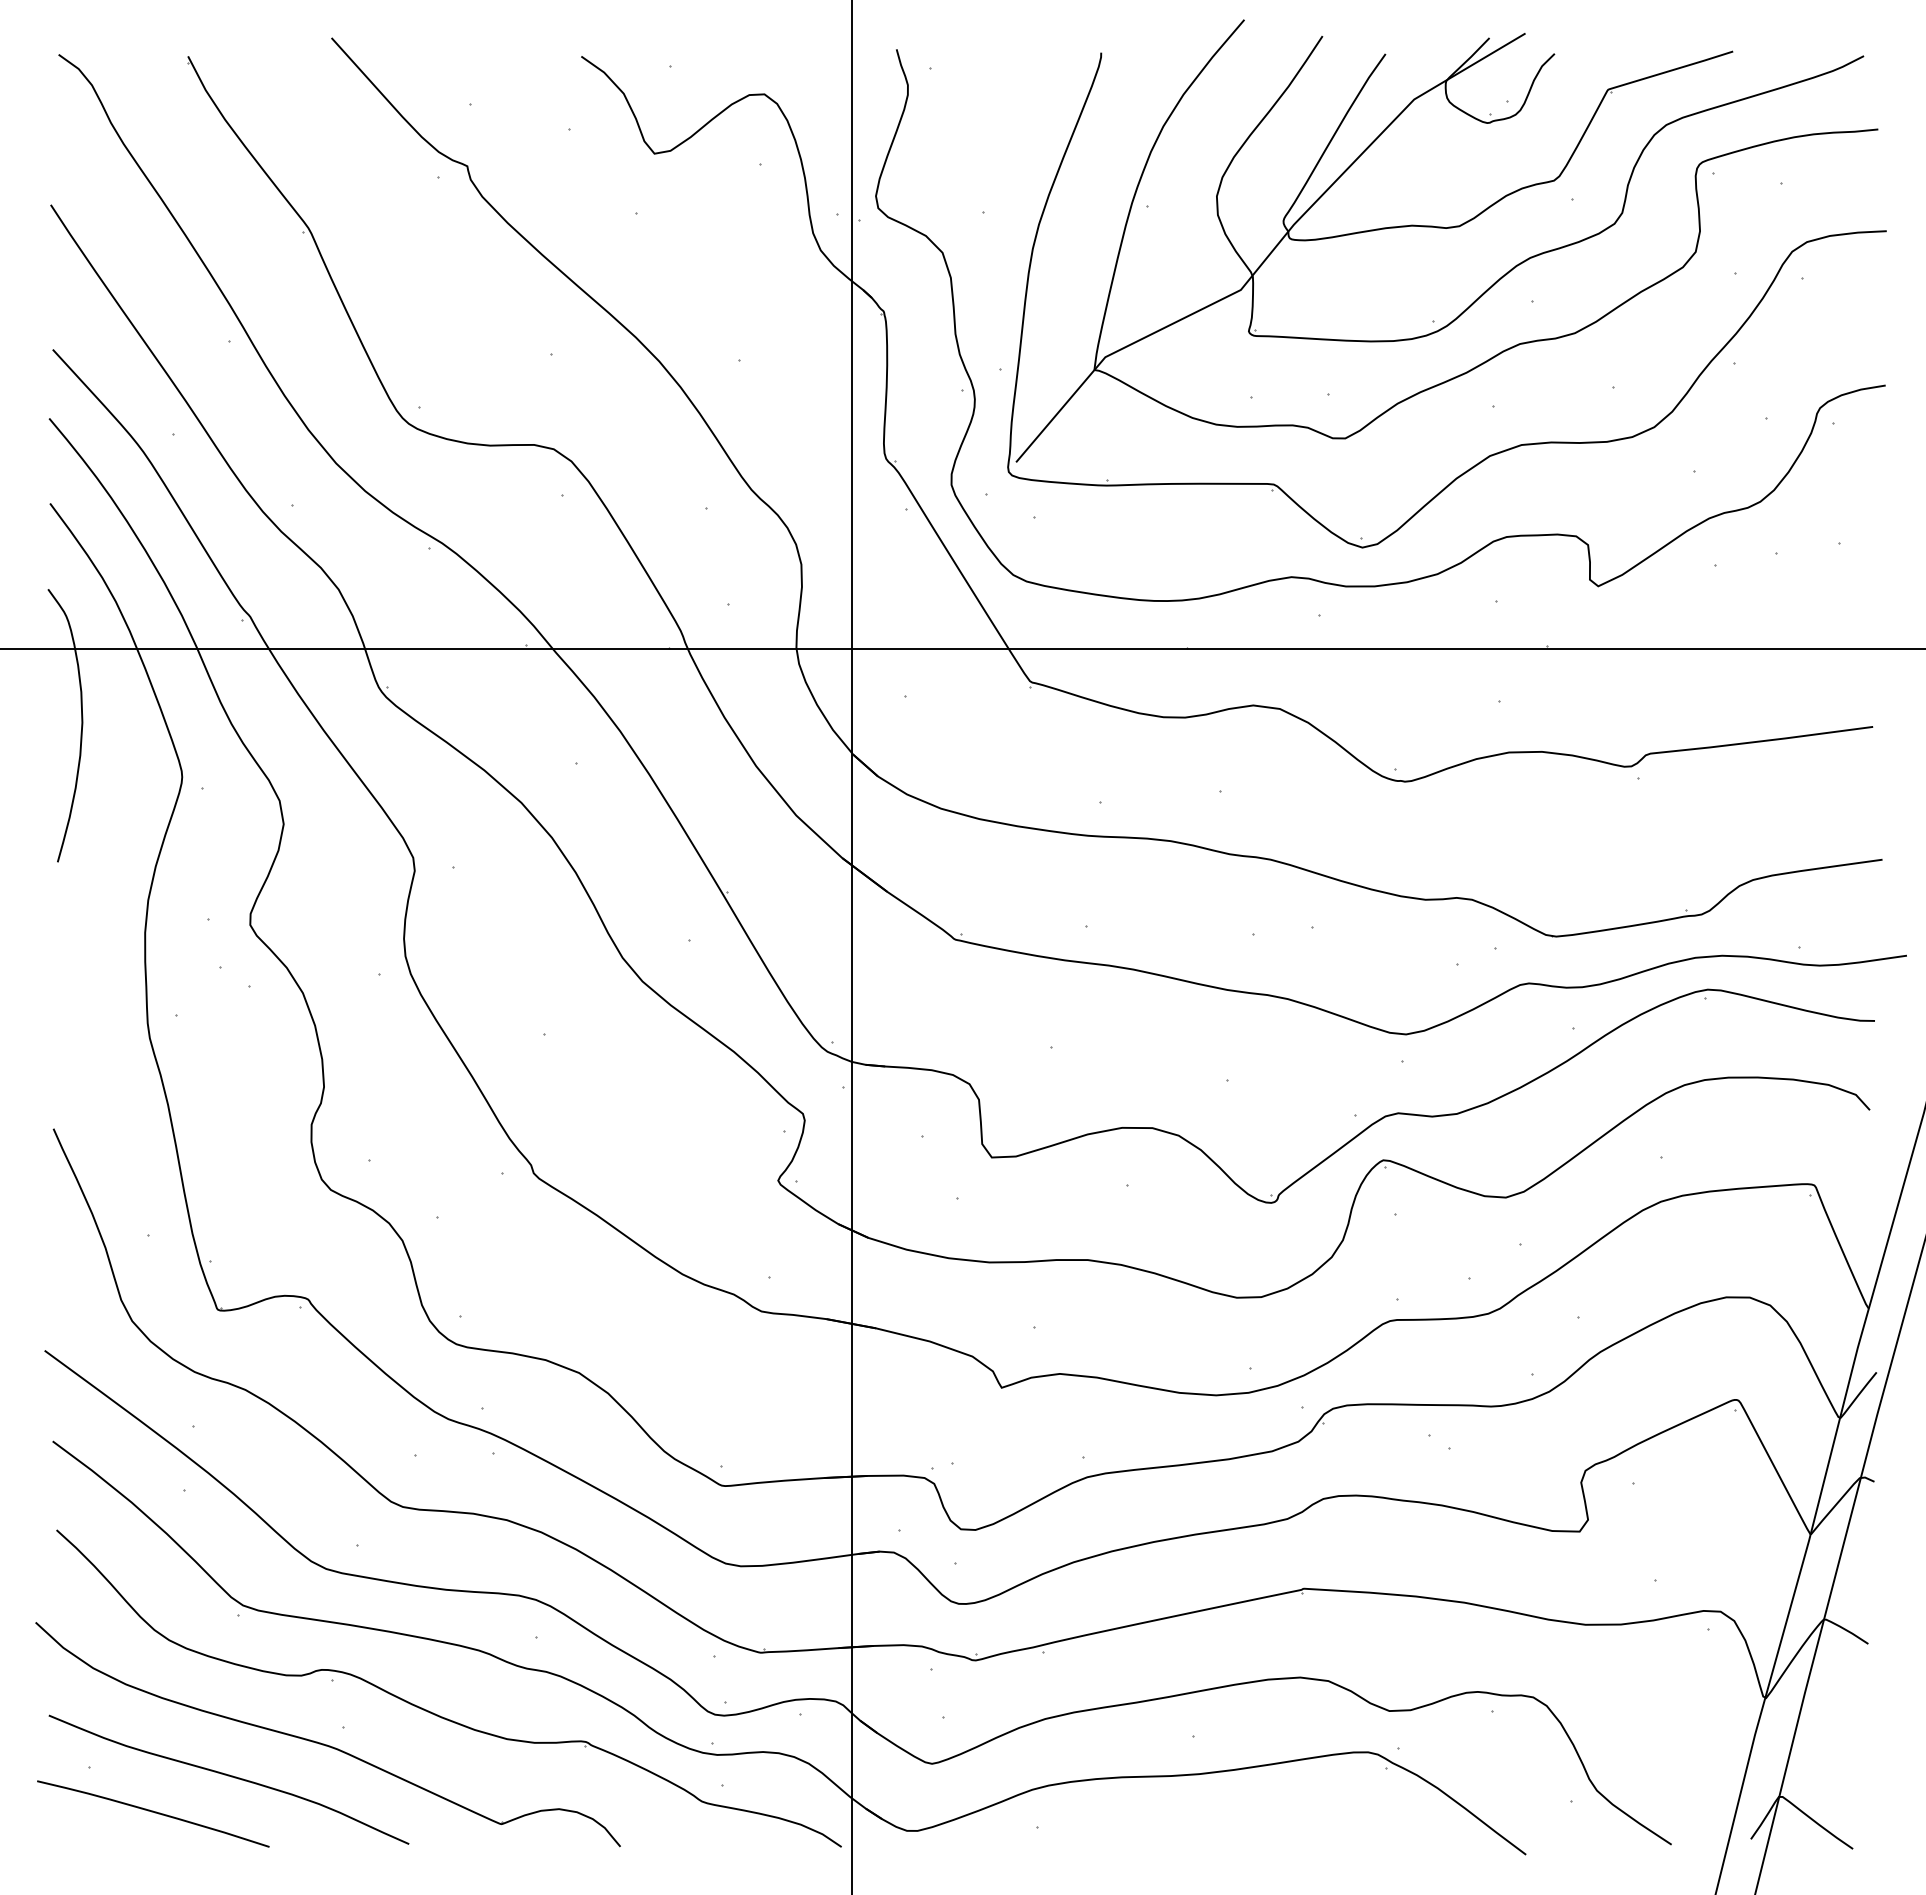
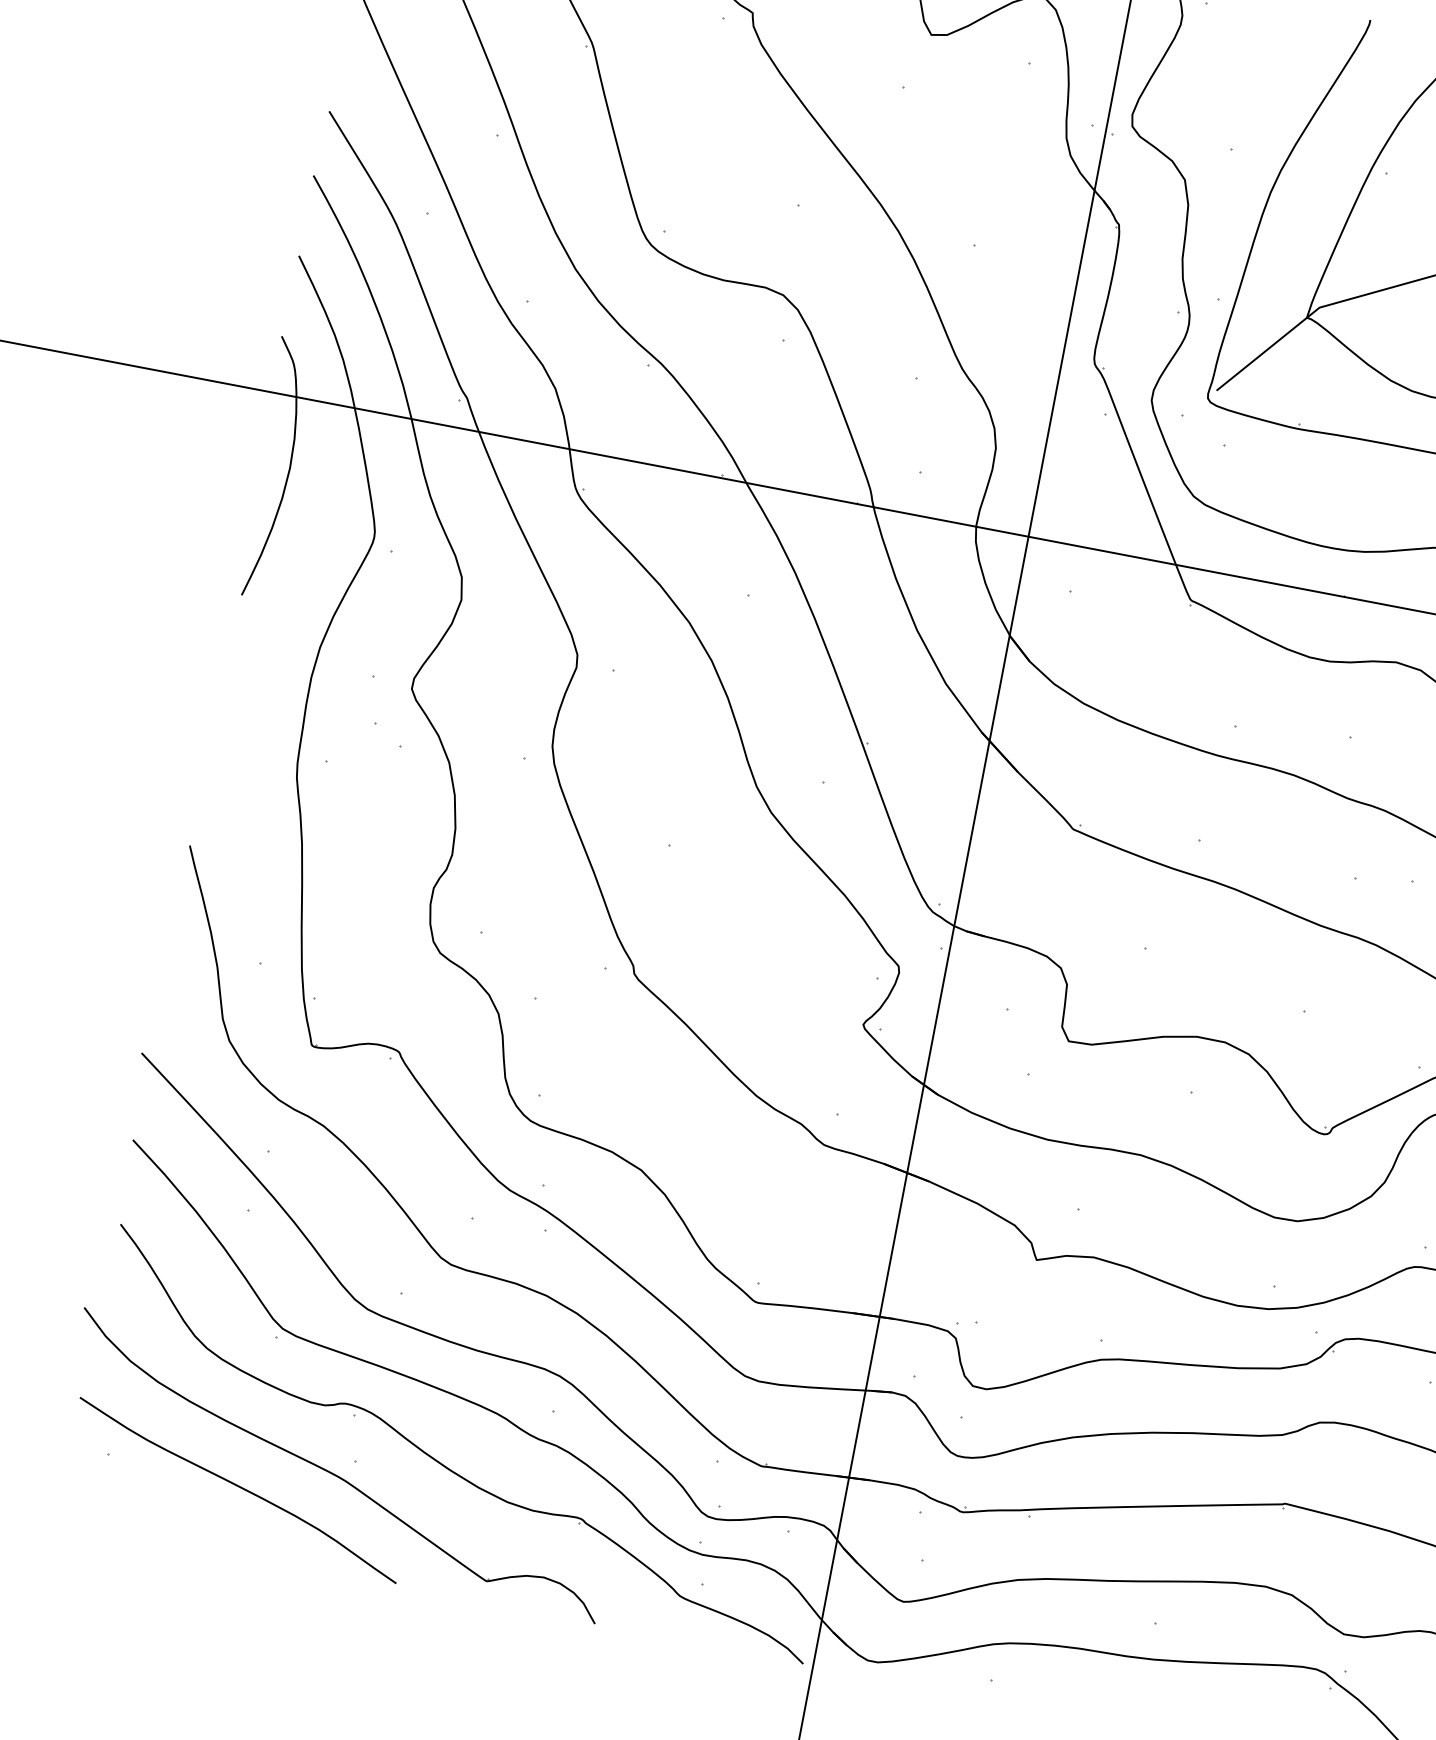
curve: (153, 1812) -> (161, 1507), removed

